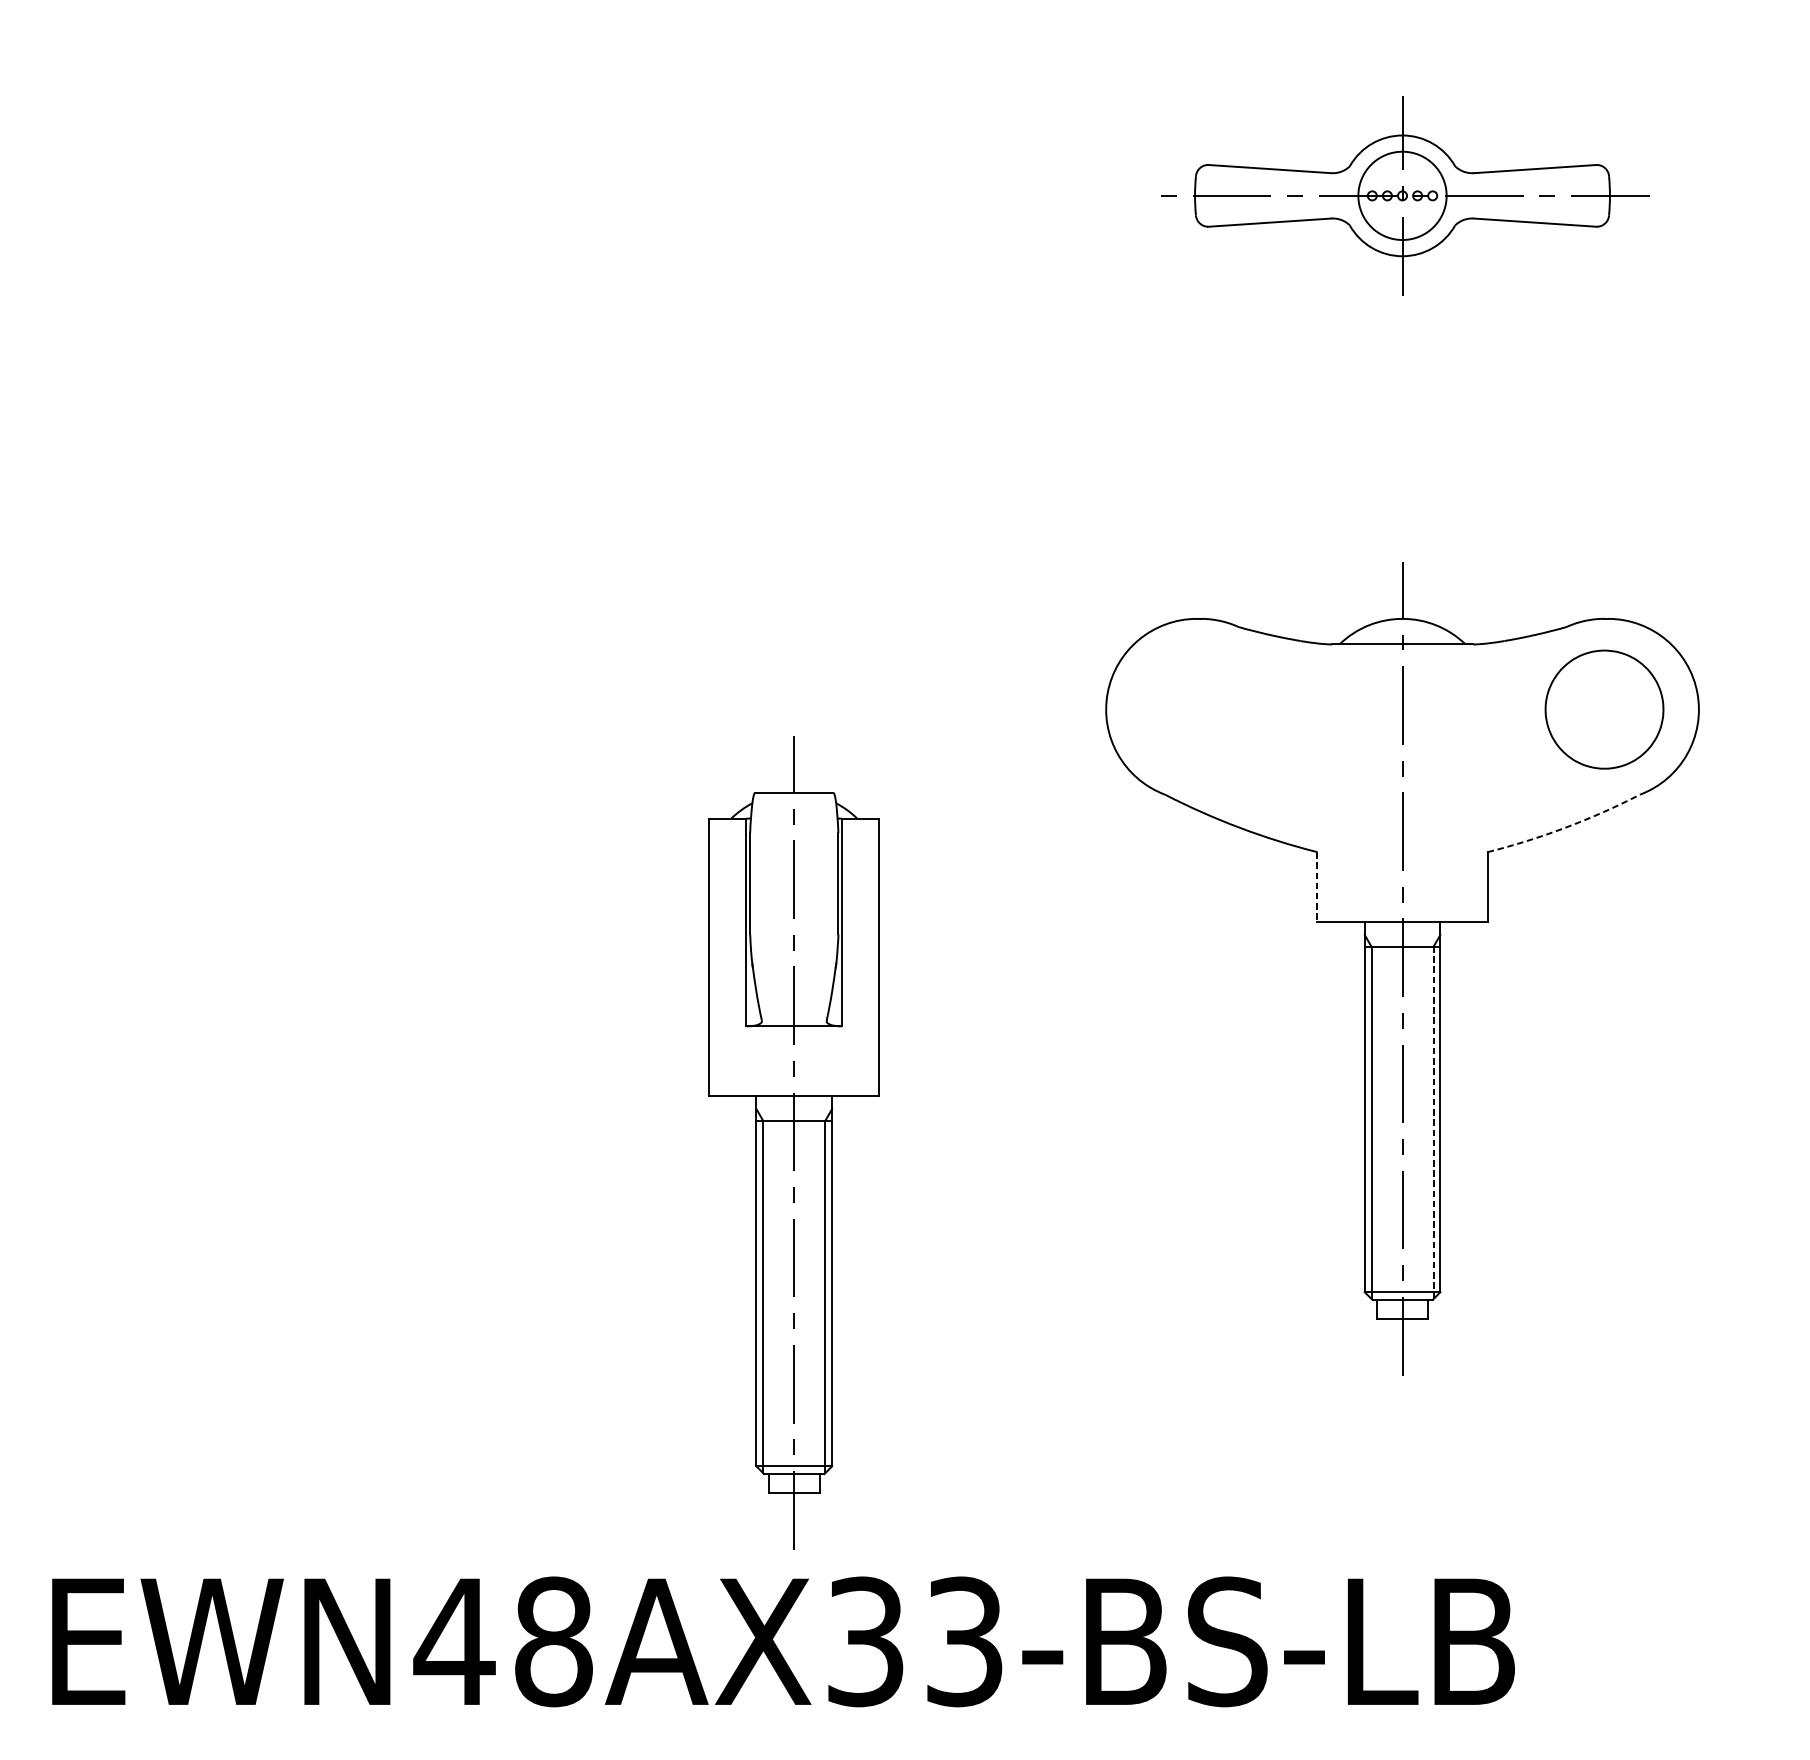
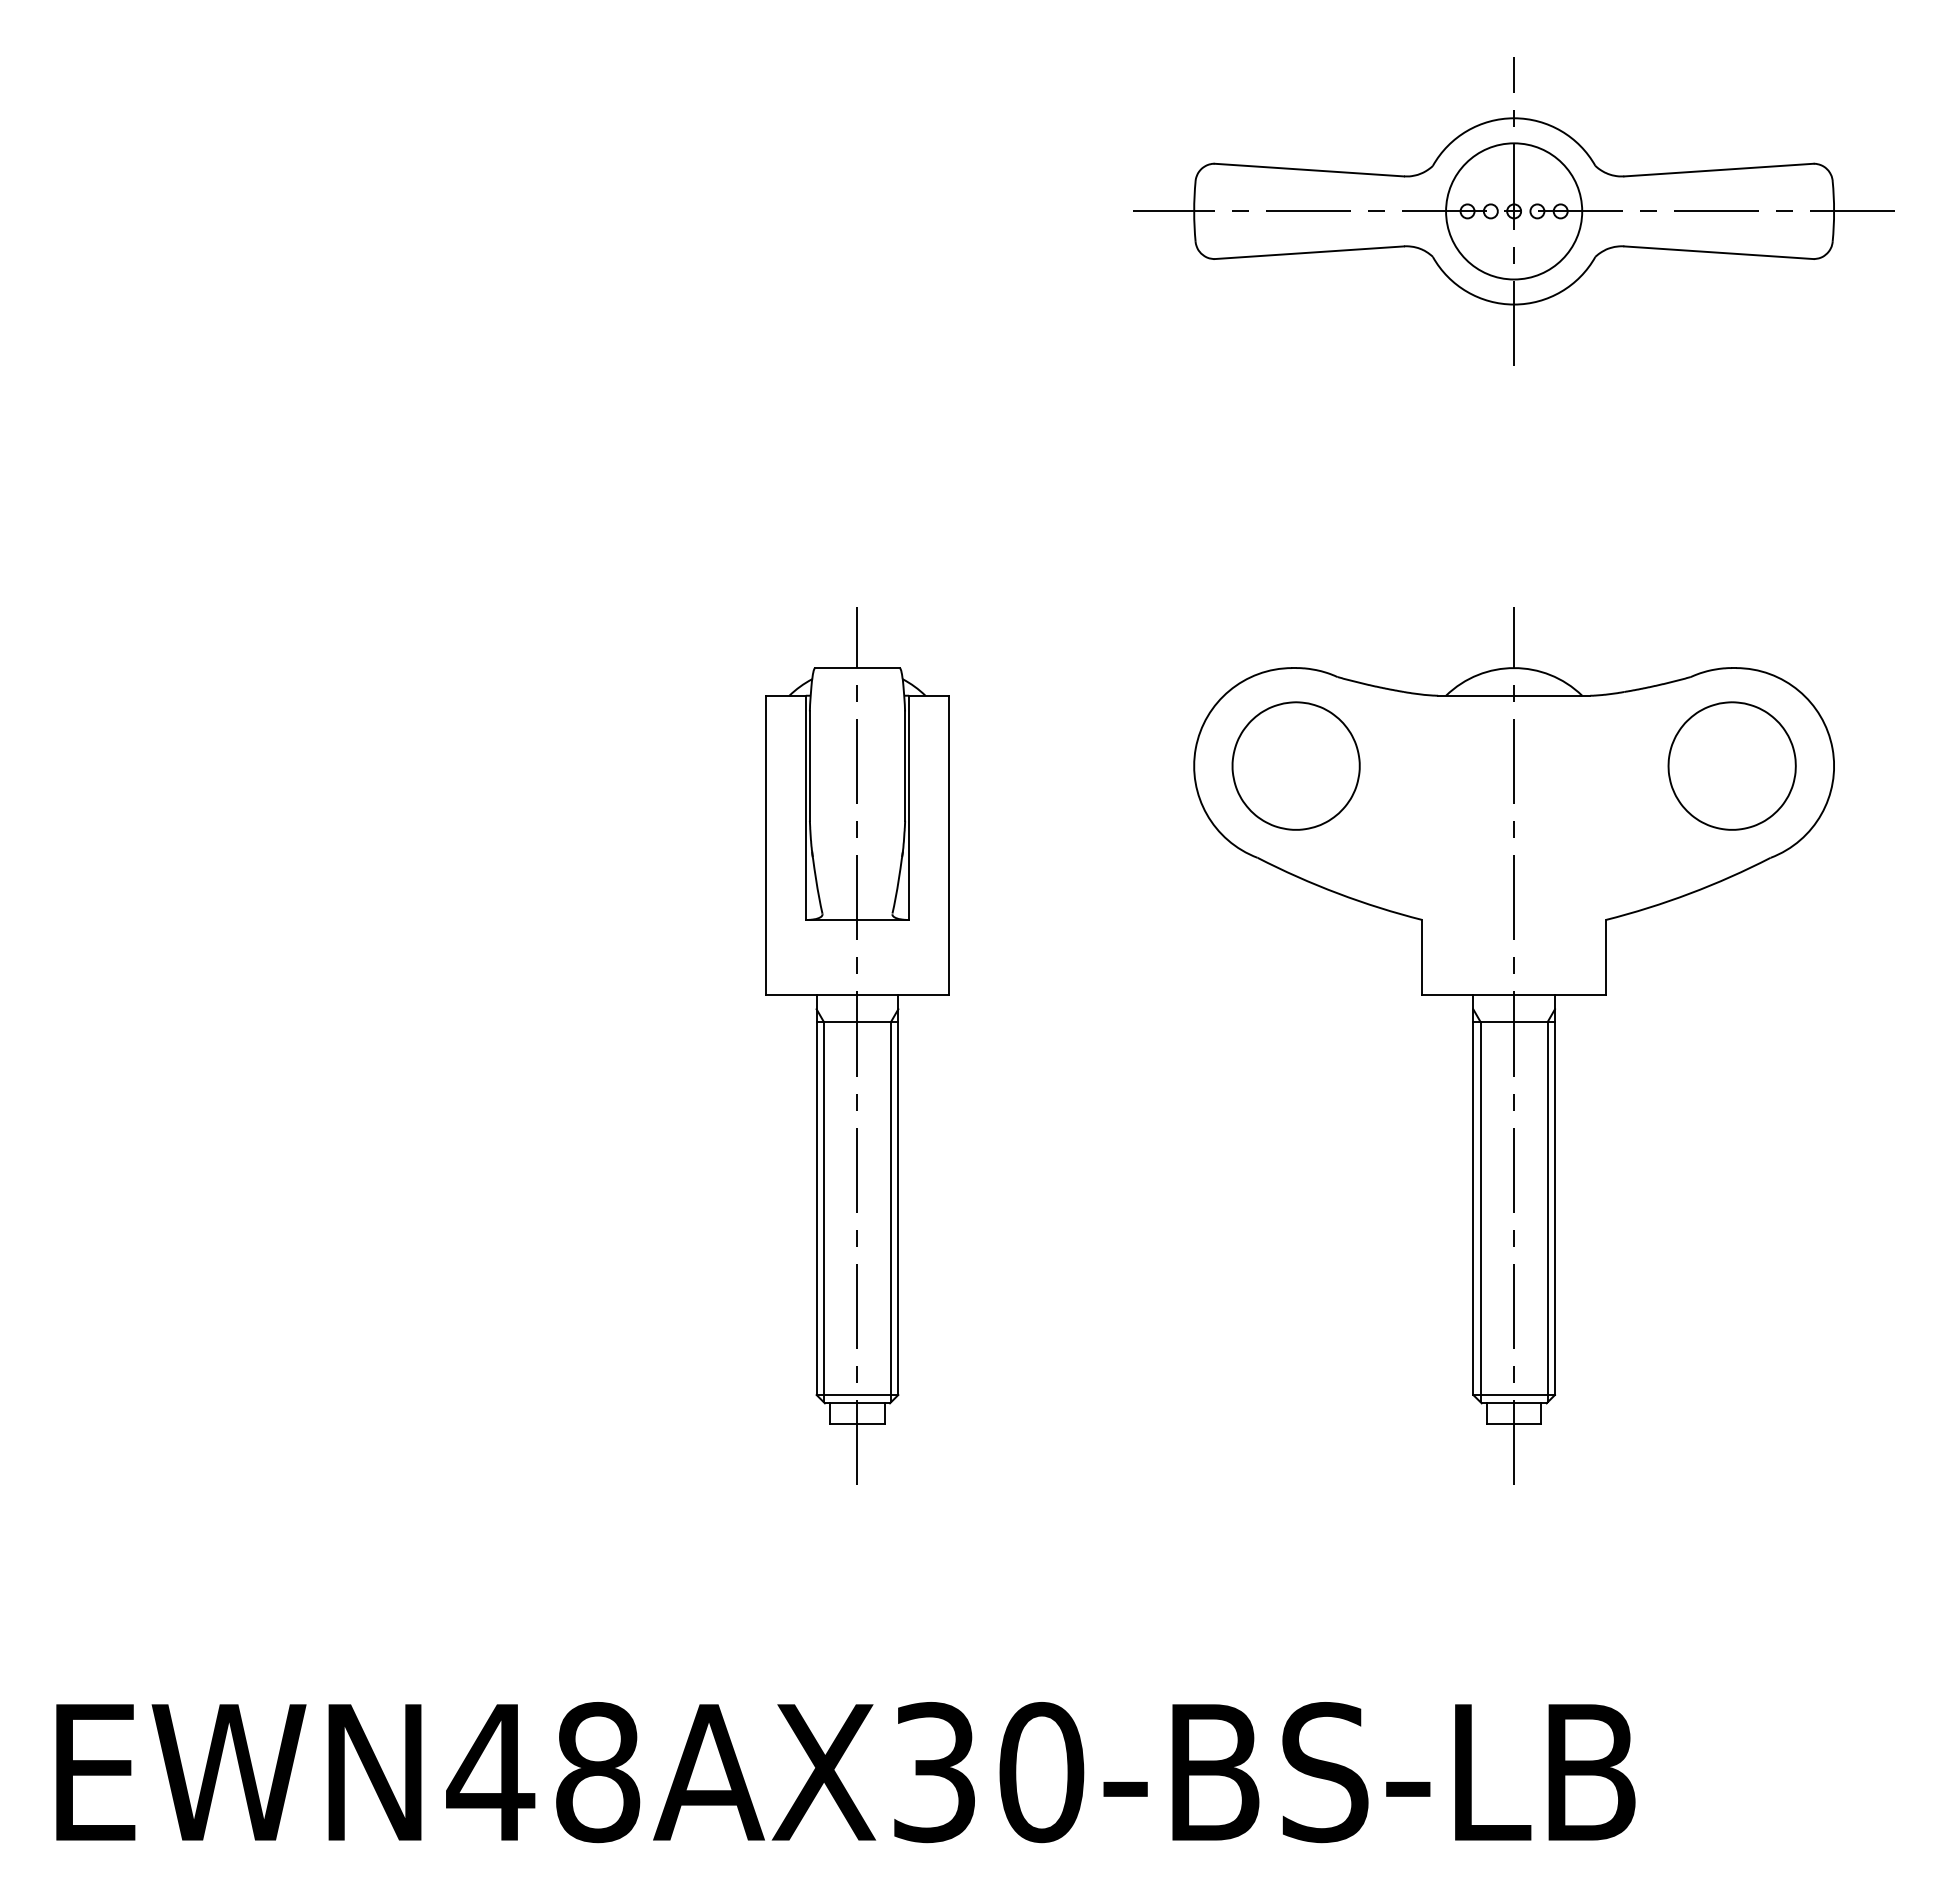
part: (1401, 195) -> (1513, 211), size x1.43
part: (1200, 709) -> (1295, 765), added
arc: (1565, 827) -> (1690, 893), dashed -> solid
line: (1317, 886) -> (1422, 957), dashed -> solid
line: (1433, 1122) -> (1547, 1211), dashed -> solid
part: (794, 1142) -> (857, 1045), moved
text: (964, 1641) -> (1041, 1772), EWN48AX33-BS-LB -> EWN48AX30-BS-LB

